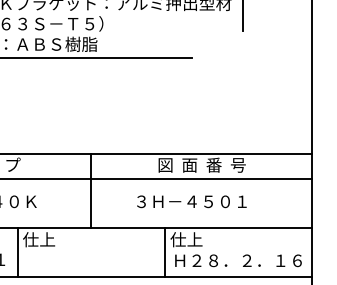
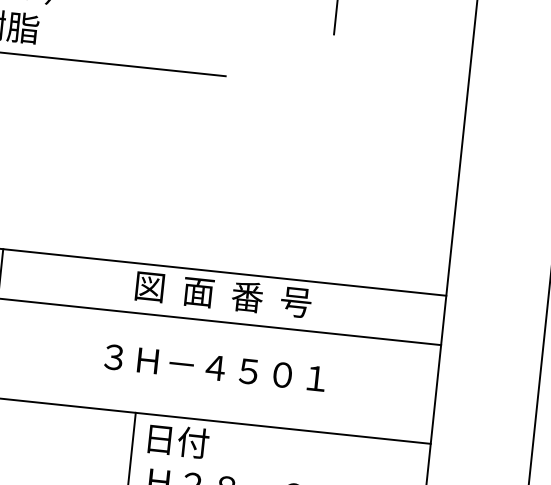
text: (191, 201) -> (214, 367), moved
text: (186, 239) -> (176, 440), 仕上 -> 日付

